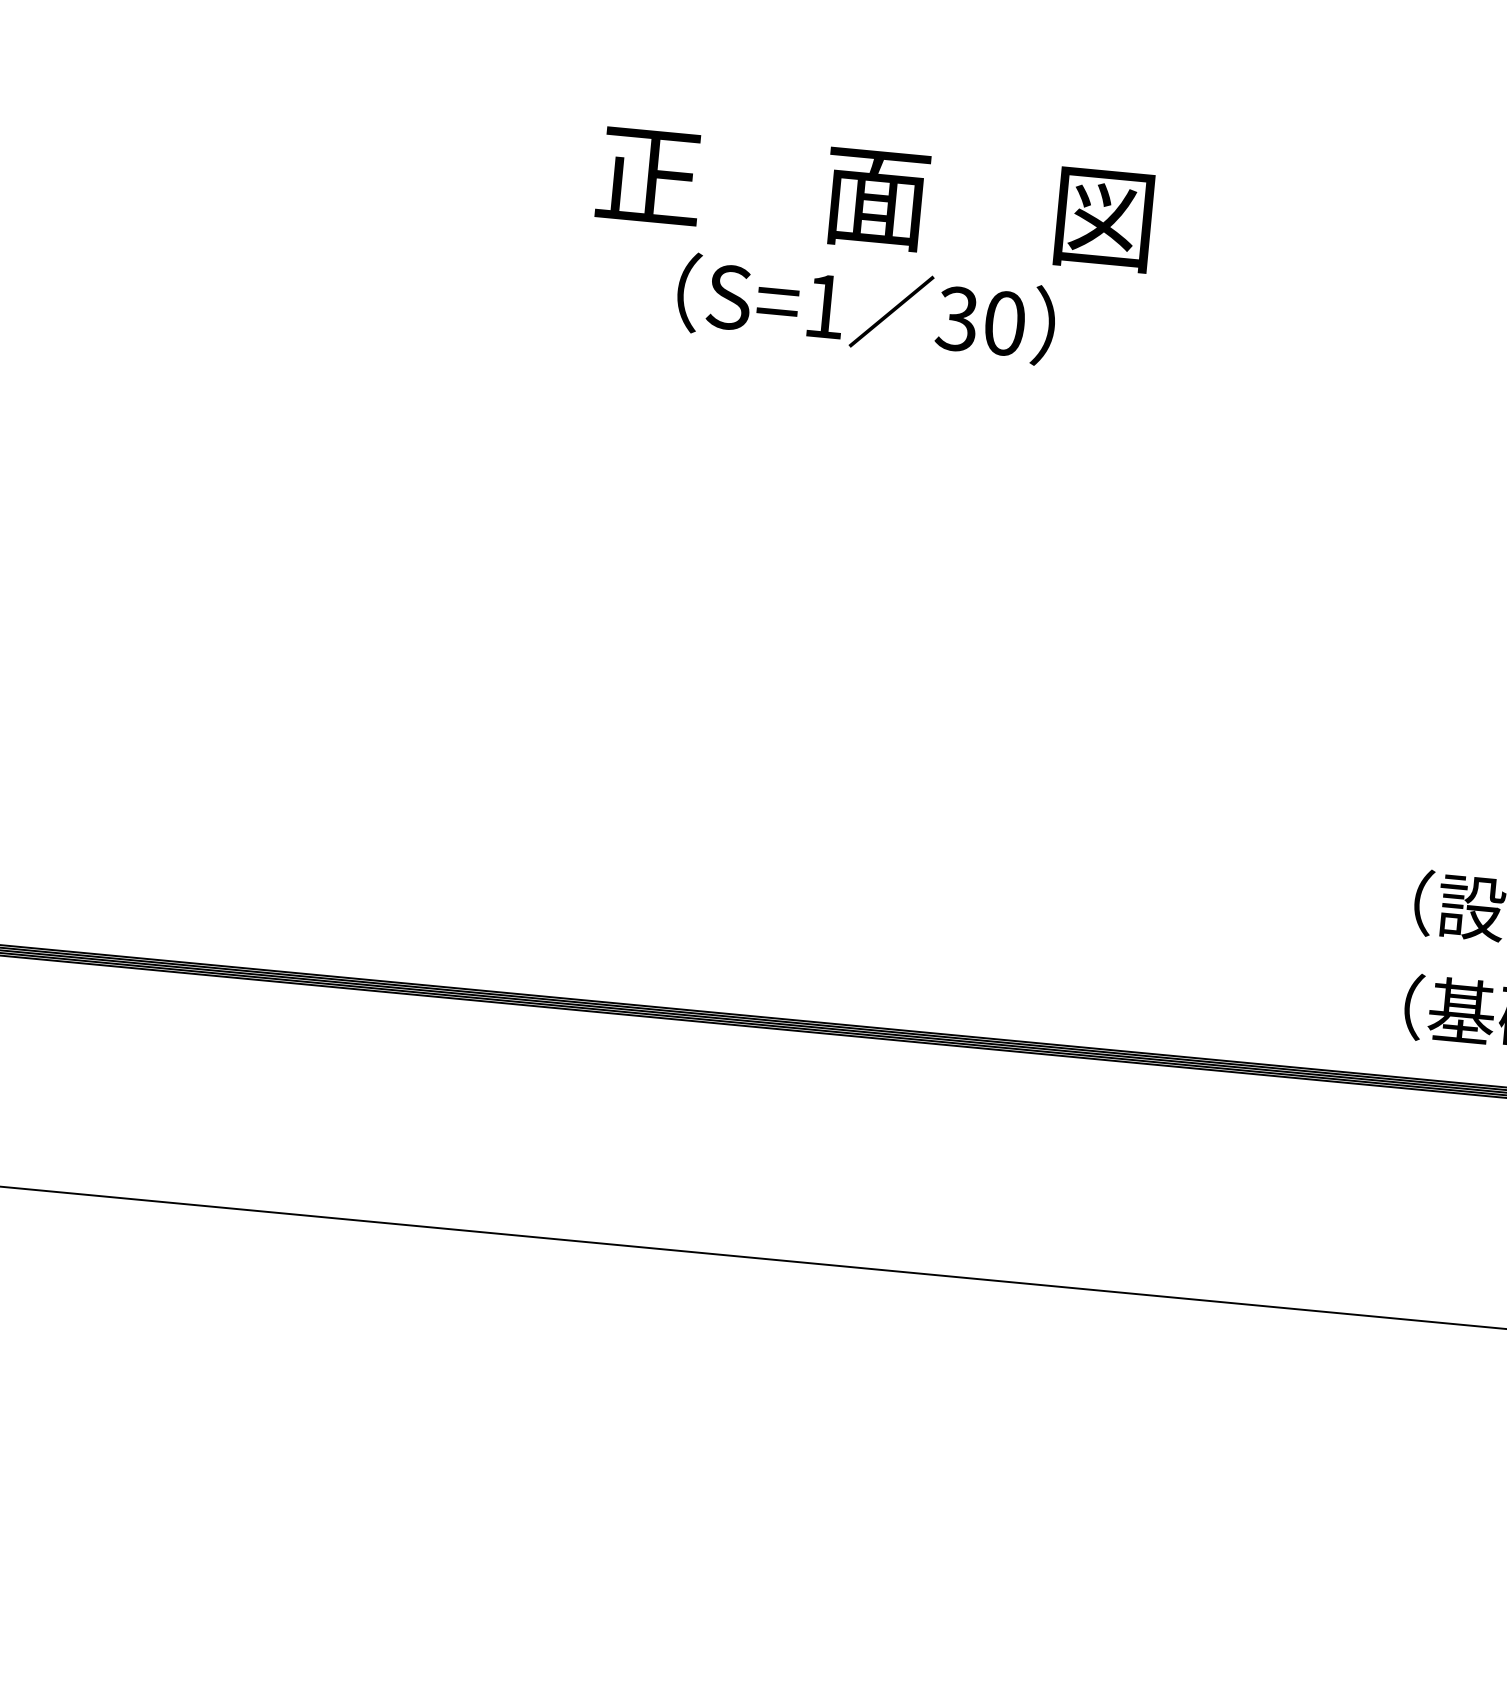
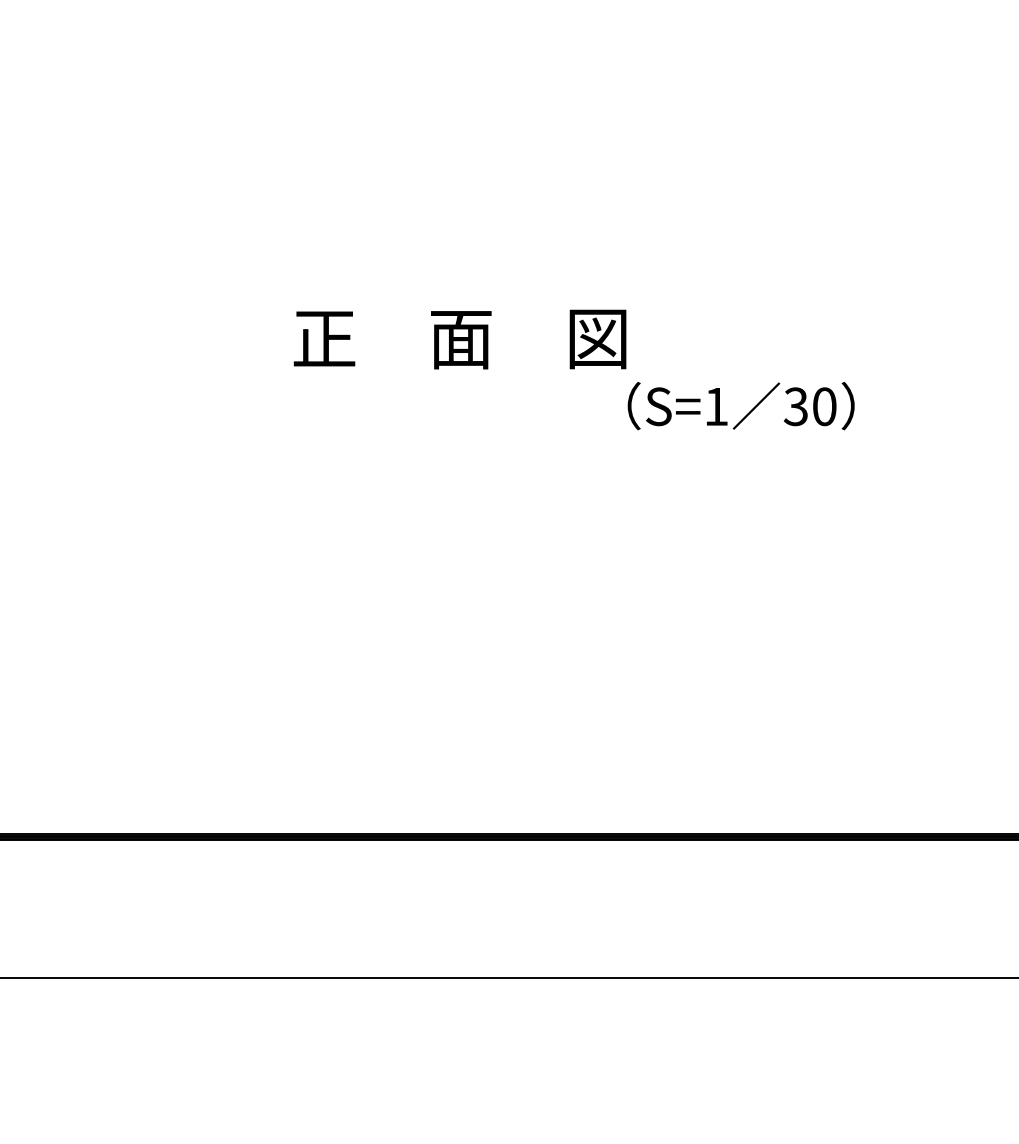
text: (873, 198) -> (459, 339), moved
text: (865, 308) -> (740, 405), moved

